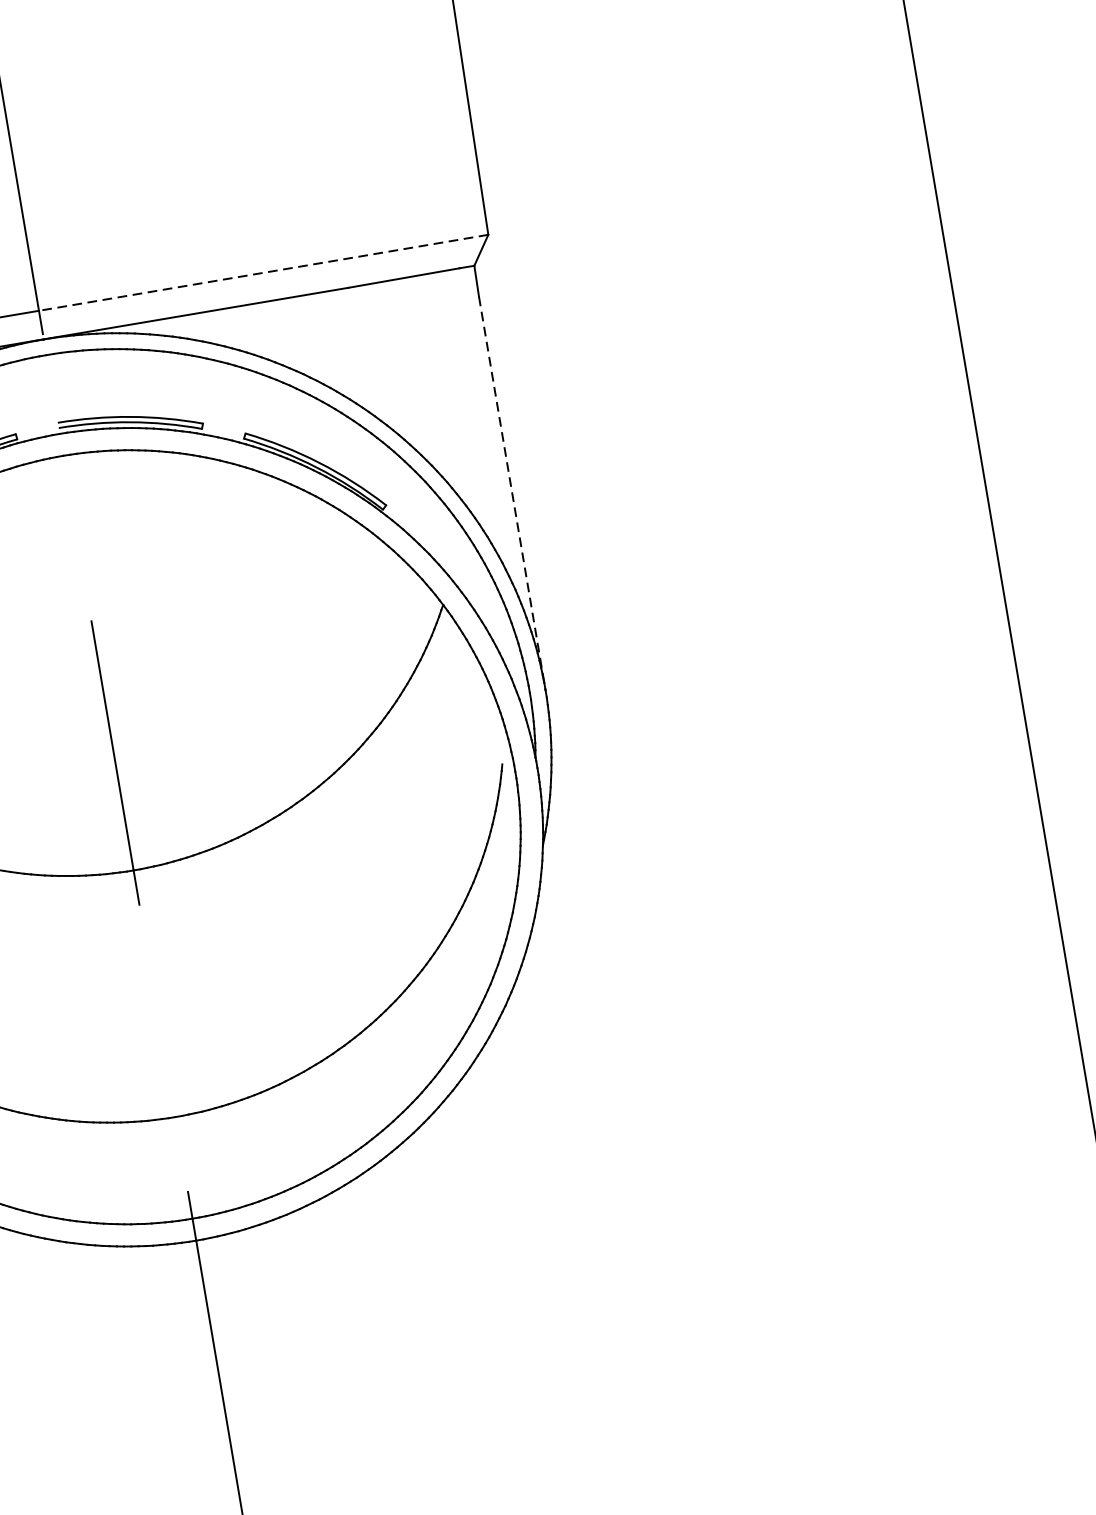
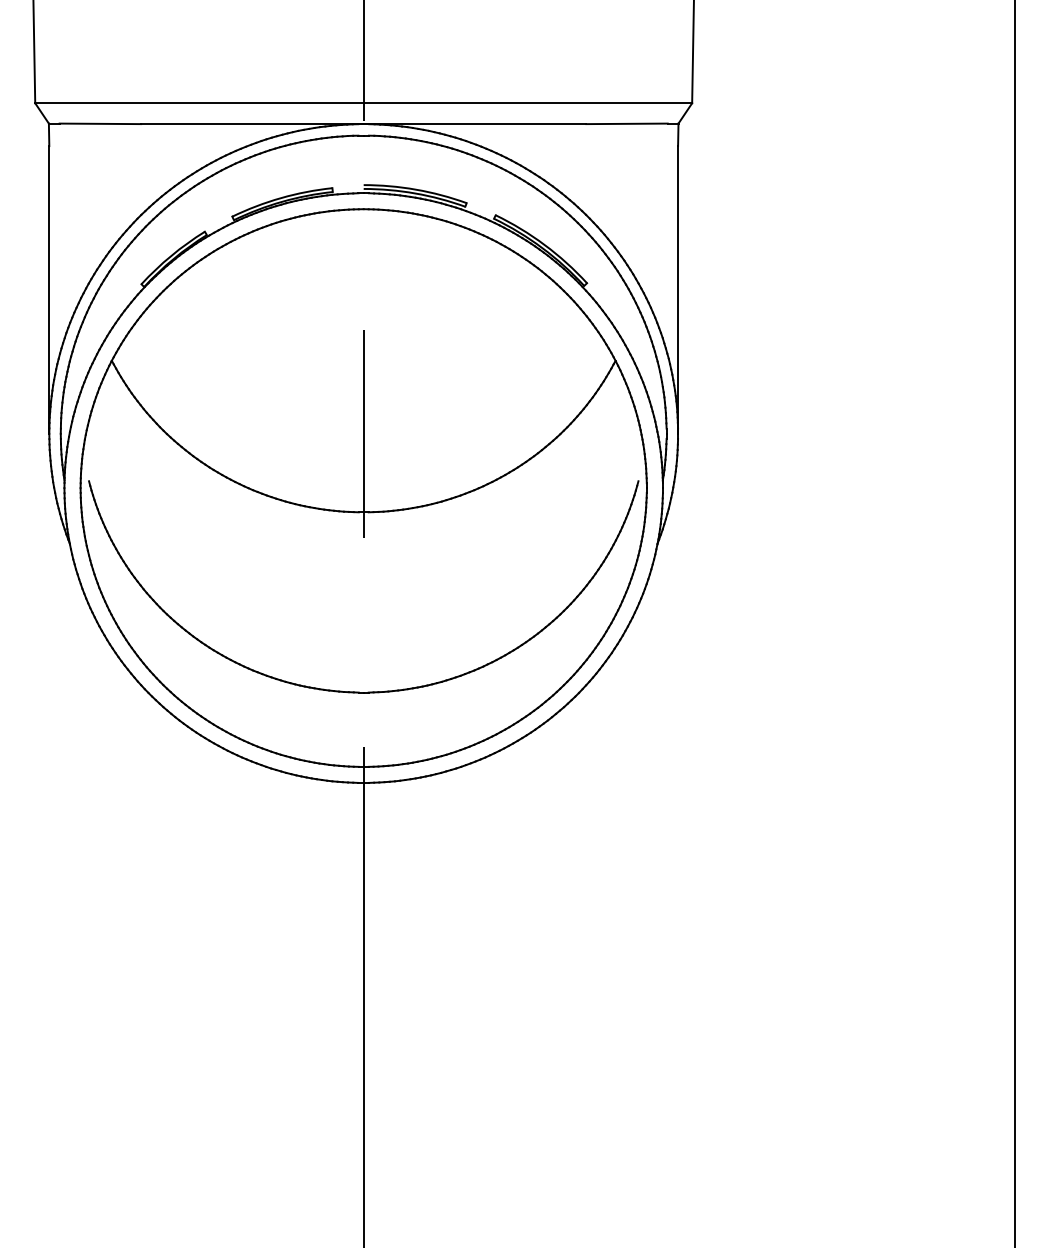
line: (263, 273) -> (527, 103), dashed -> solid
line: (512, 492) -> (678, 289), dashed -> solid

